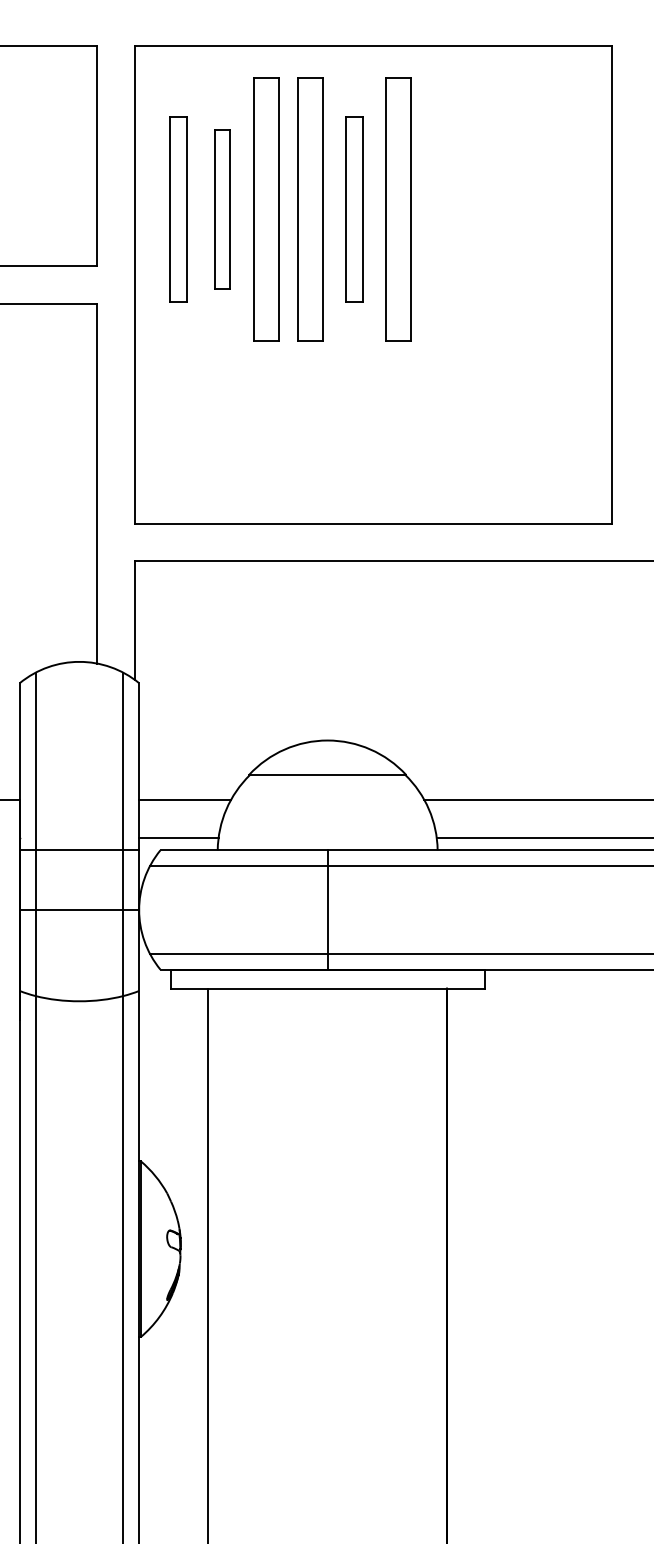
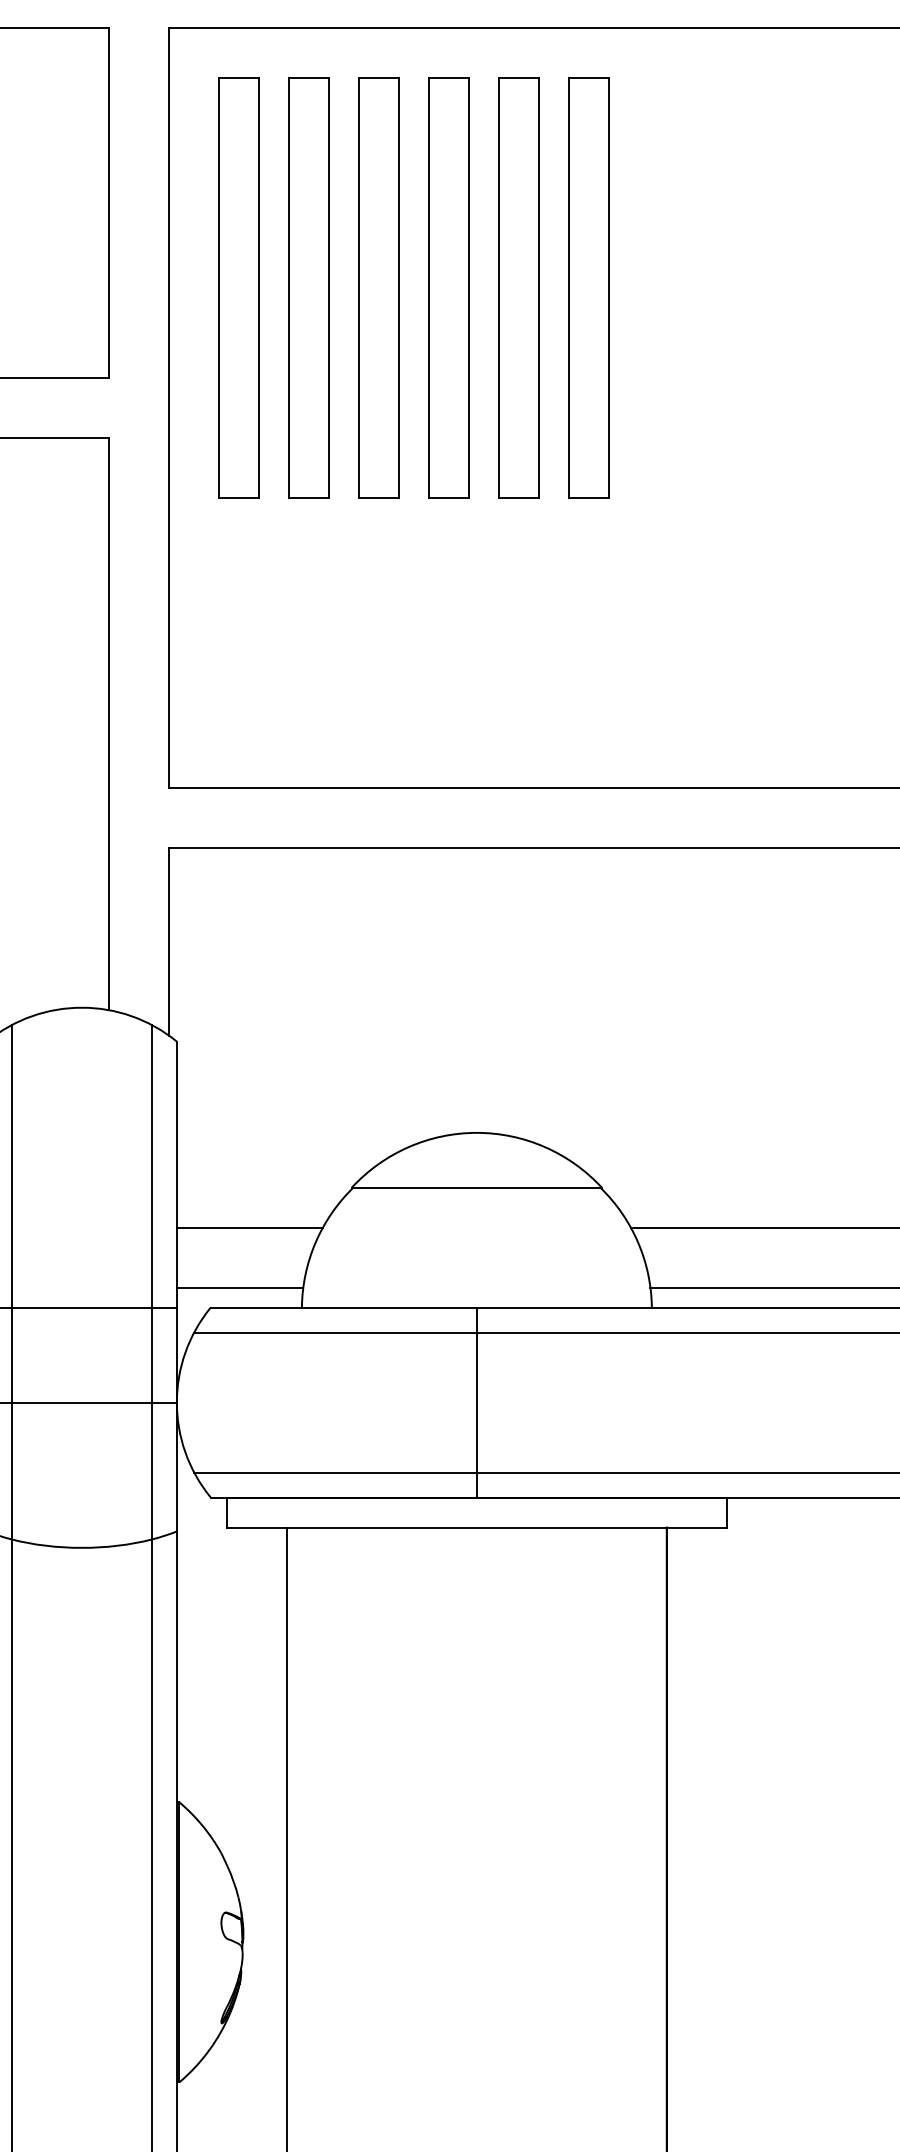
part: (178, 209) -> (239, 287), size x1.43
part: (222, 209) -> (309, 287), size x1.67
part: (354, 209) -> (519, 287), size x1.43

